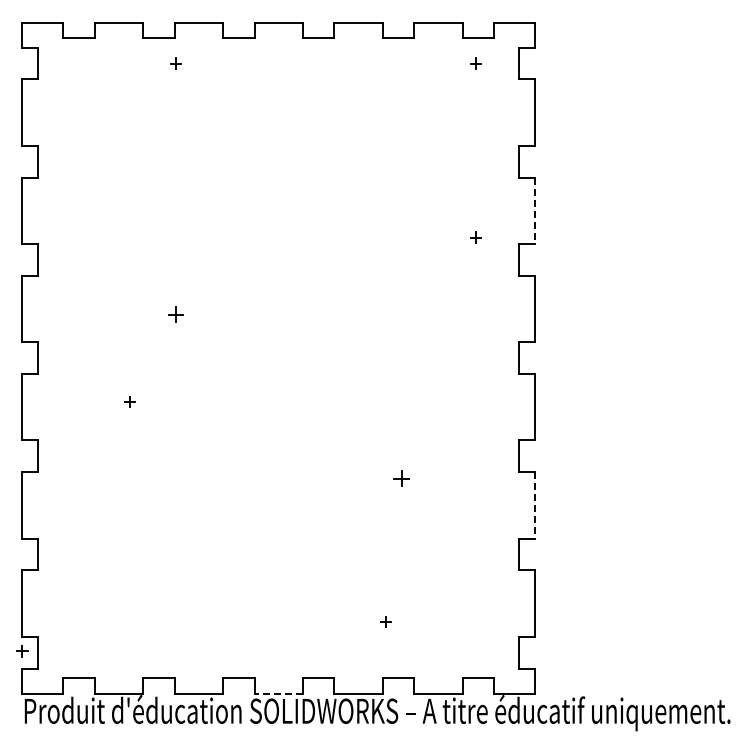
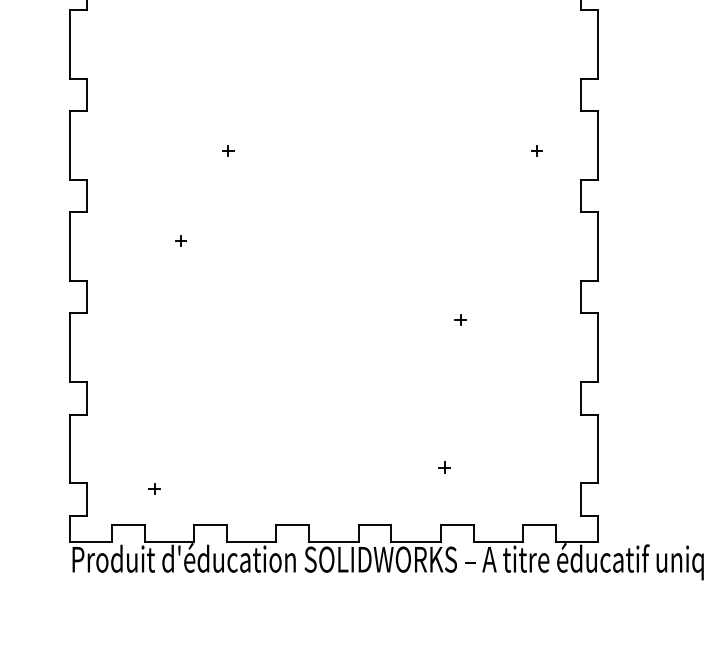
line: (534, 211) -> (597, 44), dashed -> solid
part: (475, 237) -> (536, 151), moved
part: (175, 314) -> (227, 151), size x0.71
part: (401, 478) -> (460, 319), size x0.71
line: (534, 505) -> (597, 347), dashed -> solid
part: (22, 651) -> (154, 488), moved
line: (278, 693) -> (333, 541), dashed -> solid

